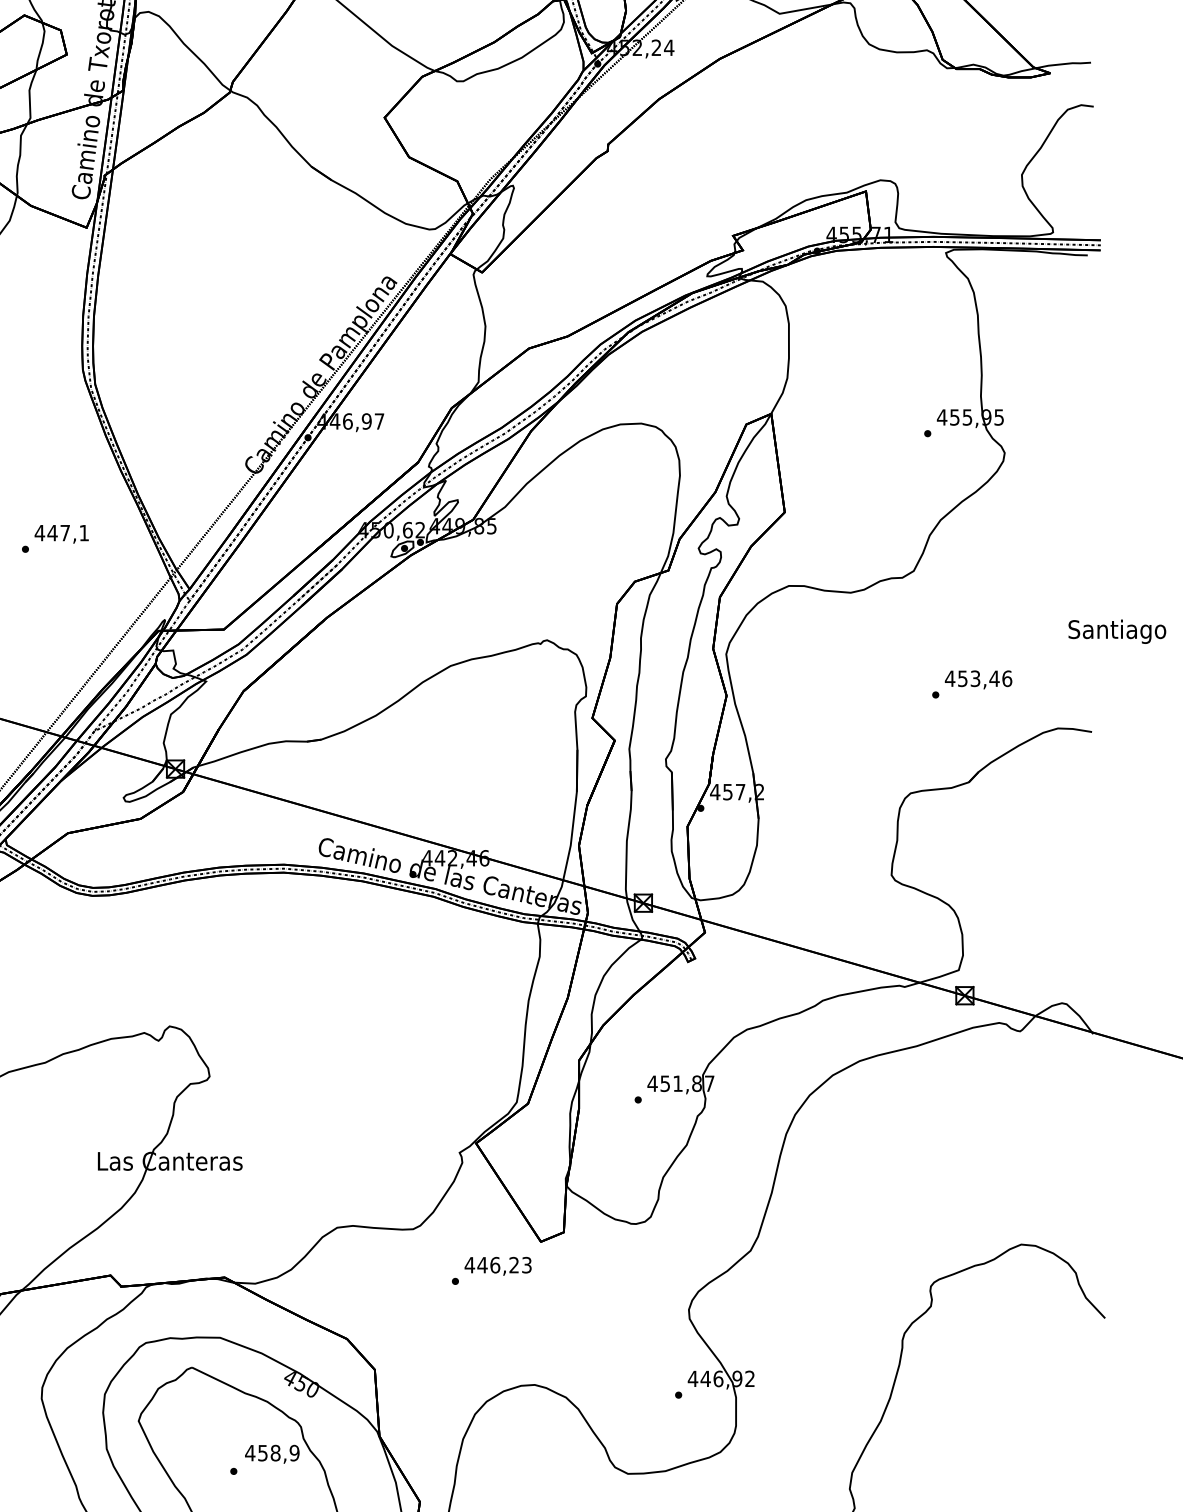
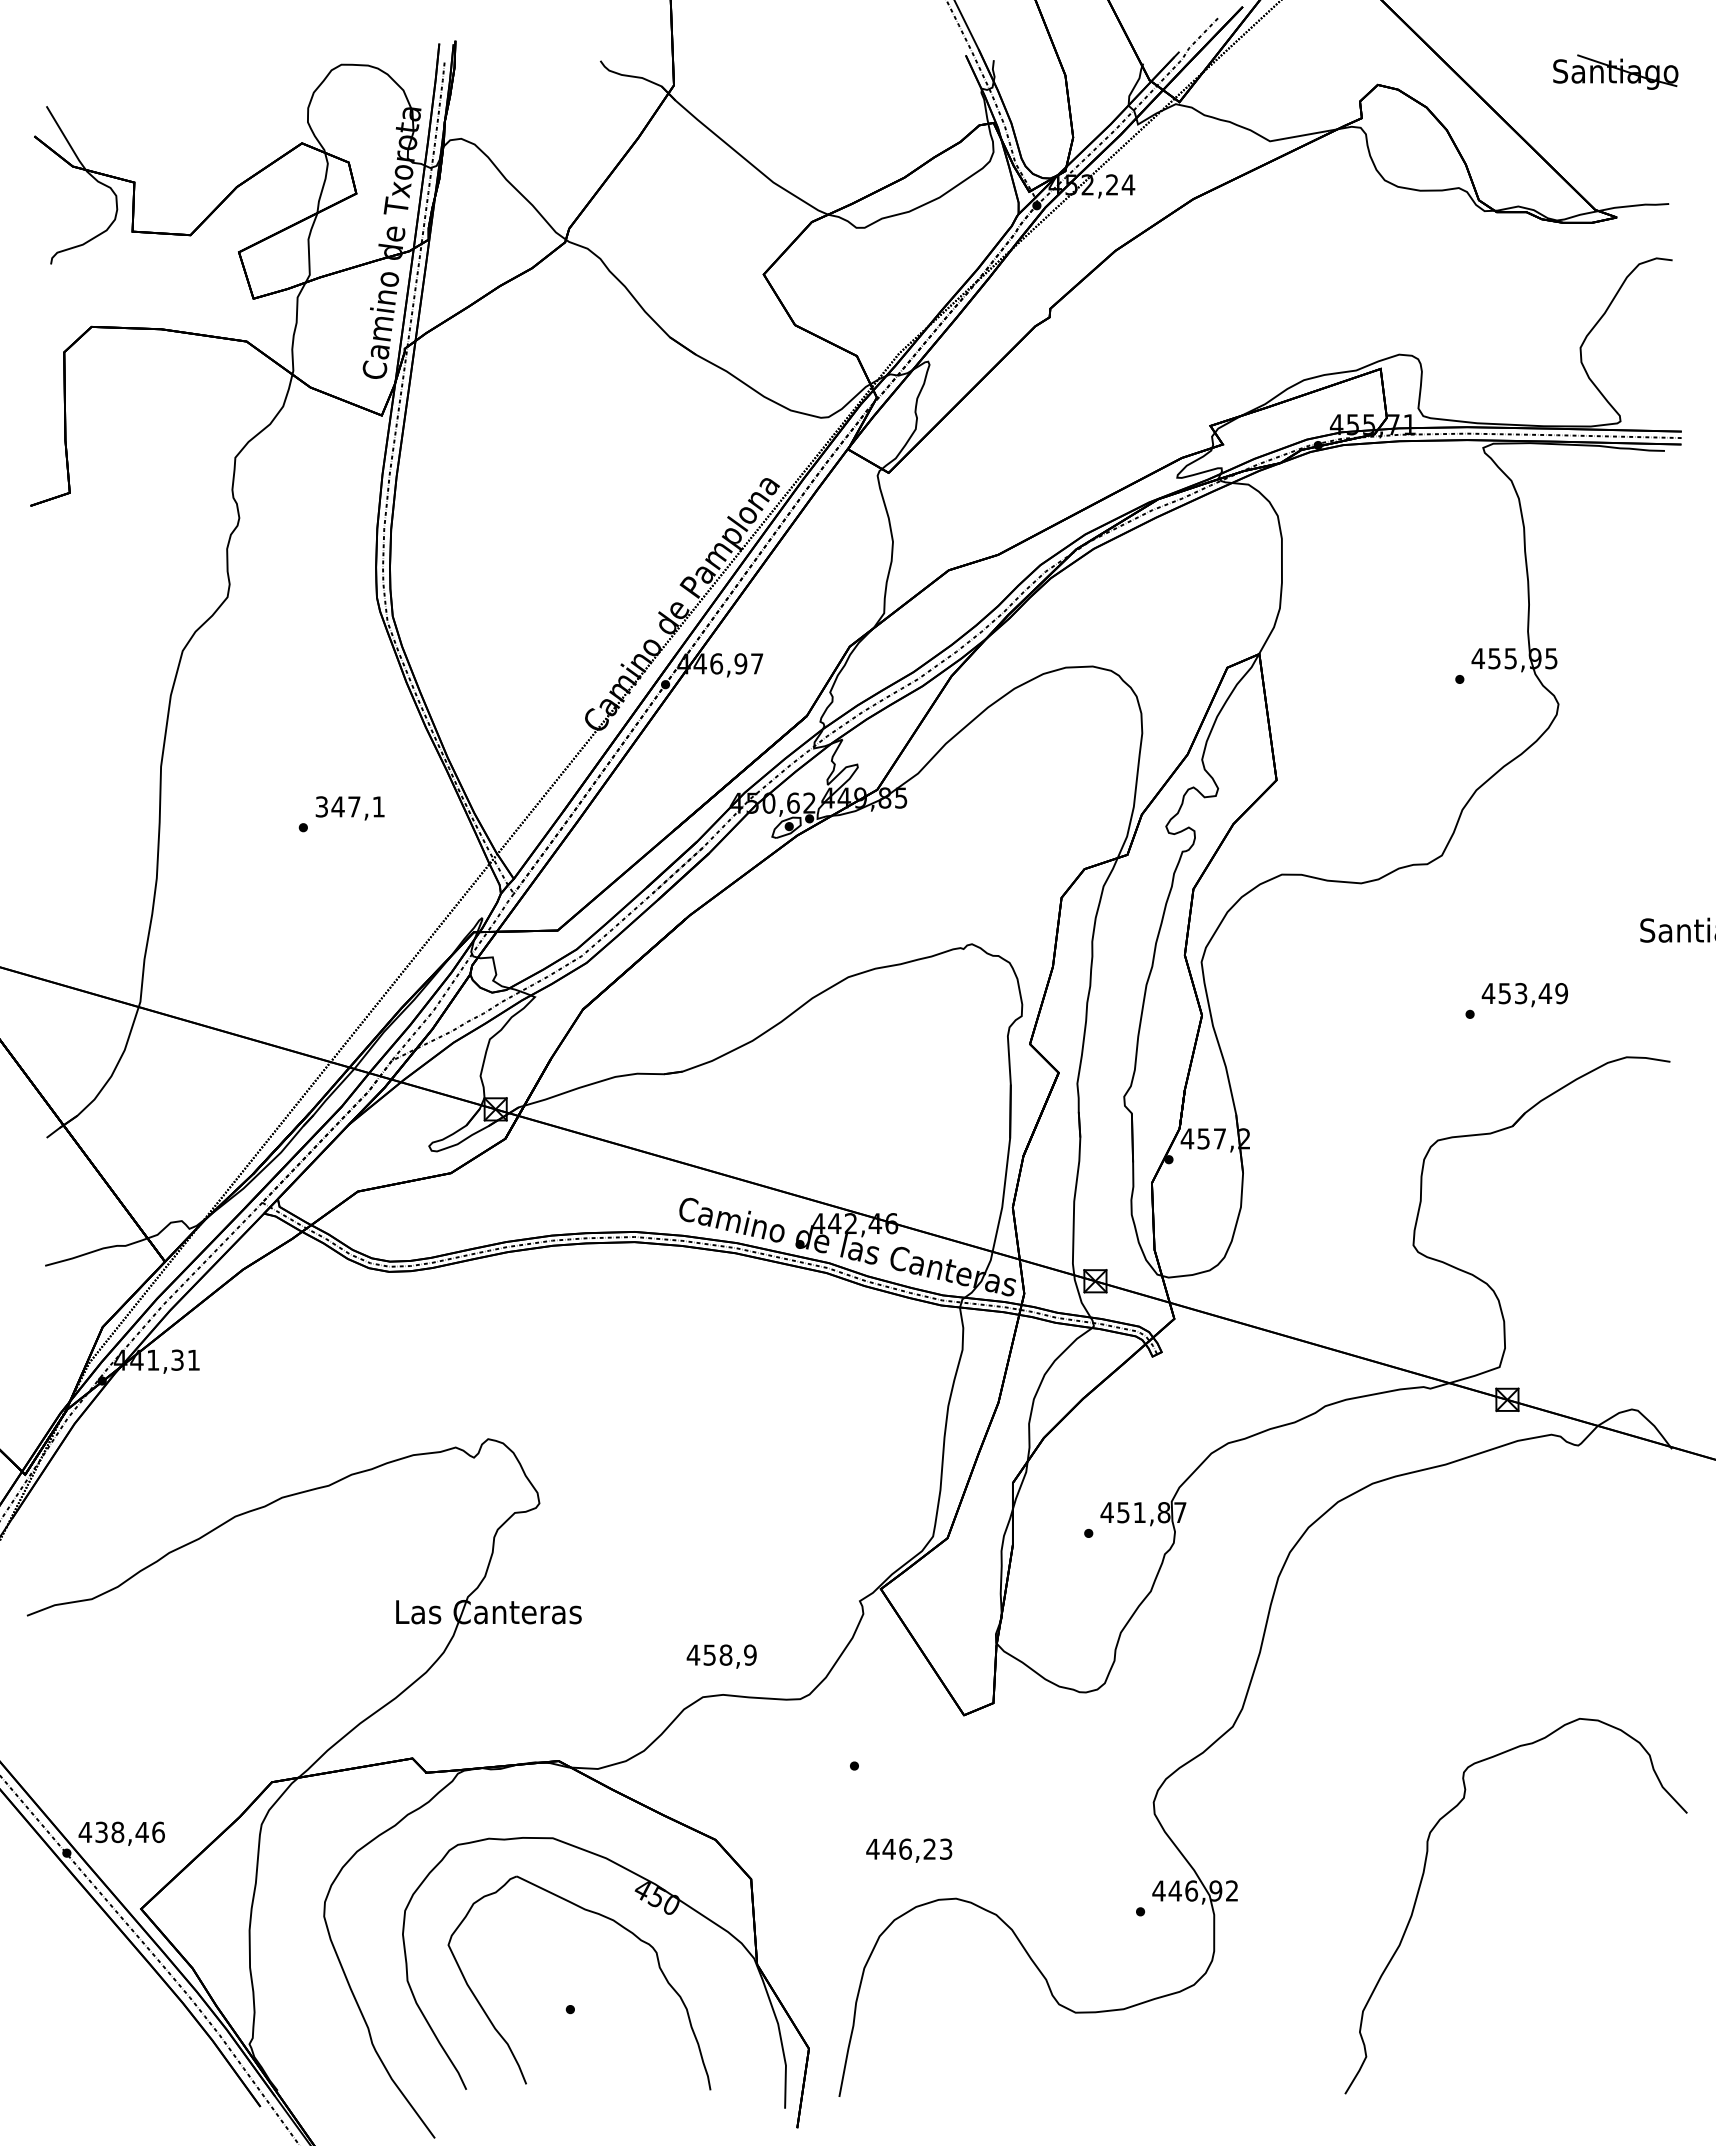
text: (39, 532) -> (321, 806), 447,1 -> 347,1
text: (1007, 678) -> (1561, 993), 453,46 -> 453,49
text: (498, 1266) -> (909, 1850), moved
text: (272, 1454) -> (721, 1656), moved

